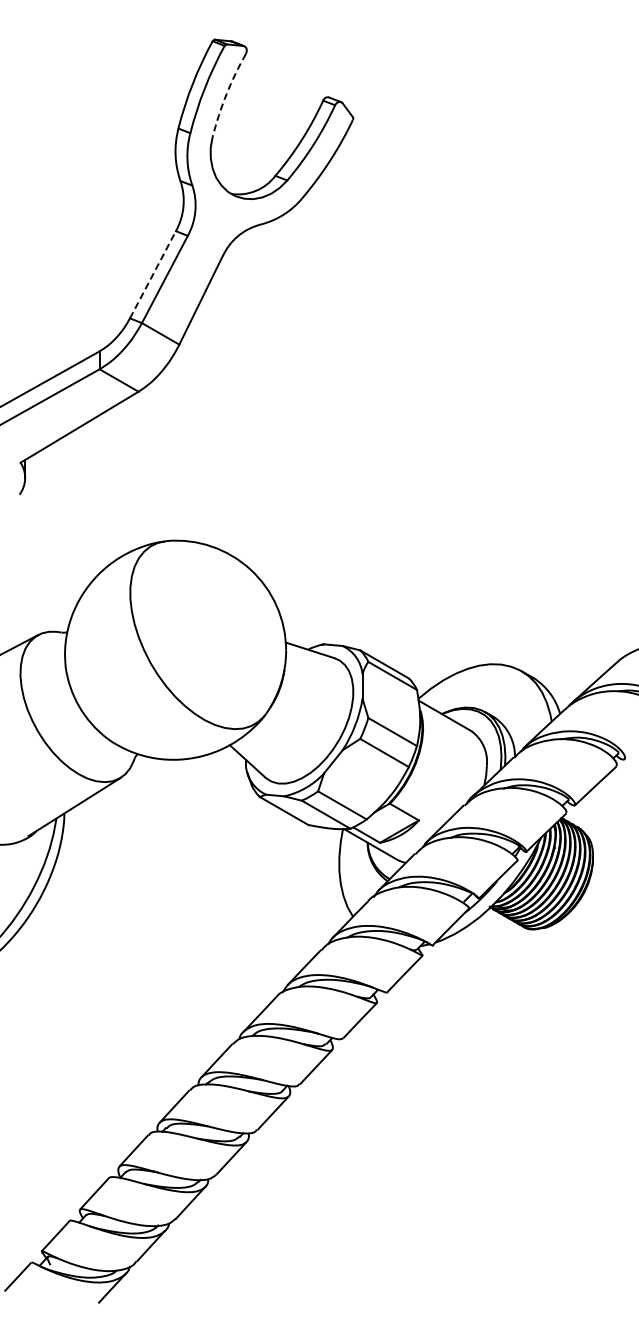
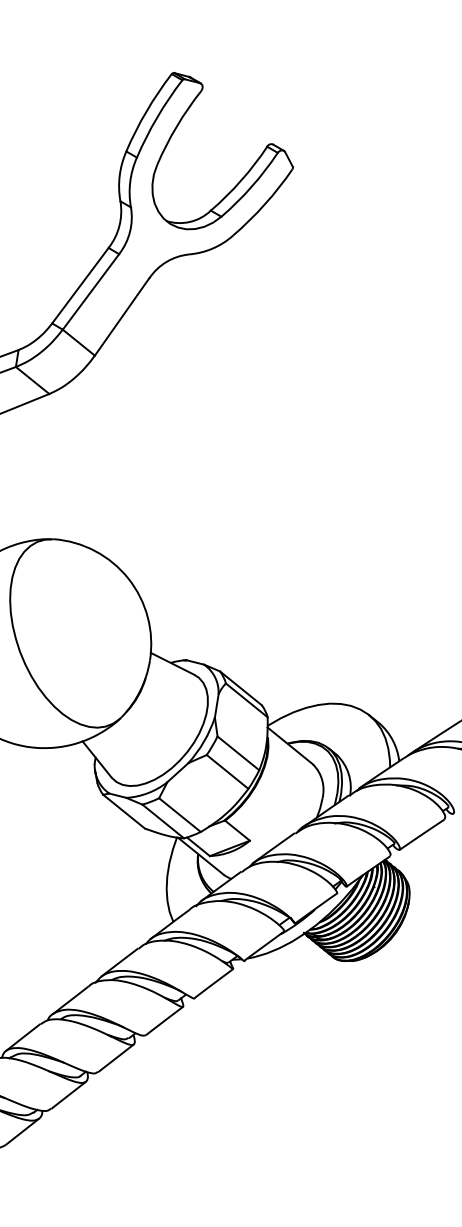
arc: (226, 94) -> (176, 126), dashed -> solid
line: (153, 274) -> (80, 285), dashed -> solid

